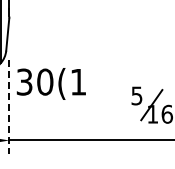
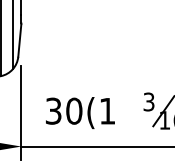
text: (50, 83) -> (79, 112), moved
text: (137, 95) -> (149, 101), 5 -> 3
line: (9, 106) -> (21, 112), dashed -> solid

